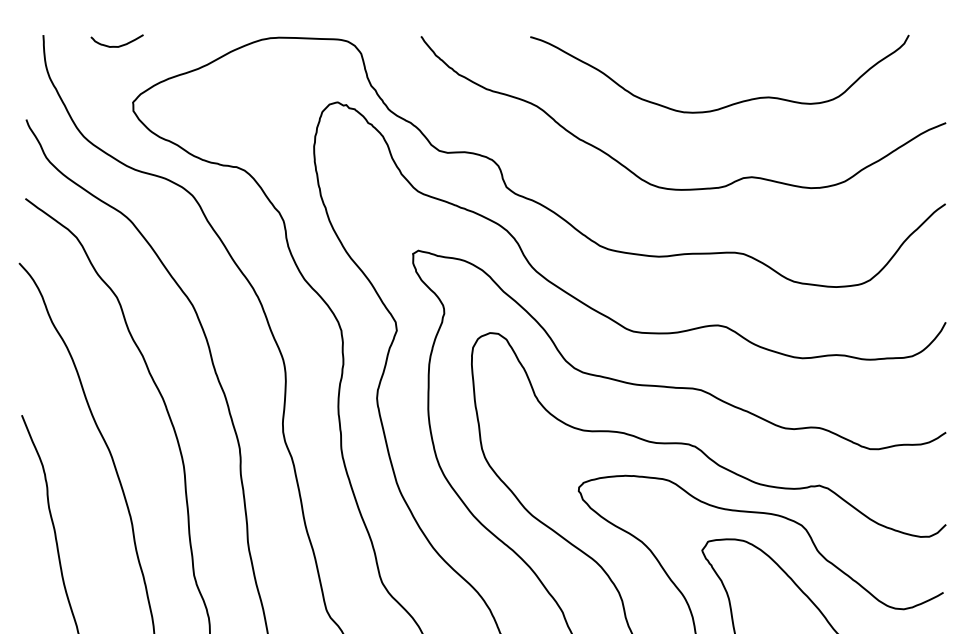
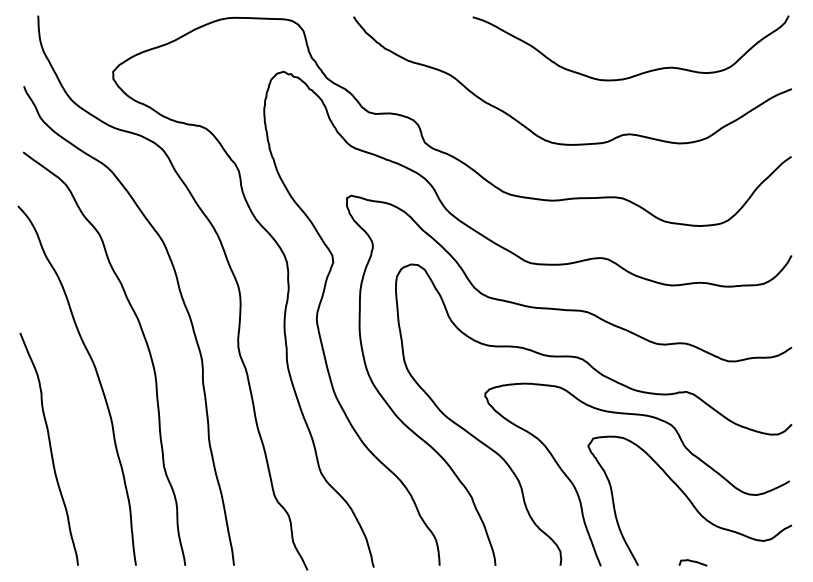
curve: (116, 45) -> (99, 24), removed
curve: (728, 104) -> (638, 73), moved

